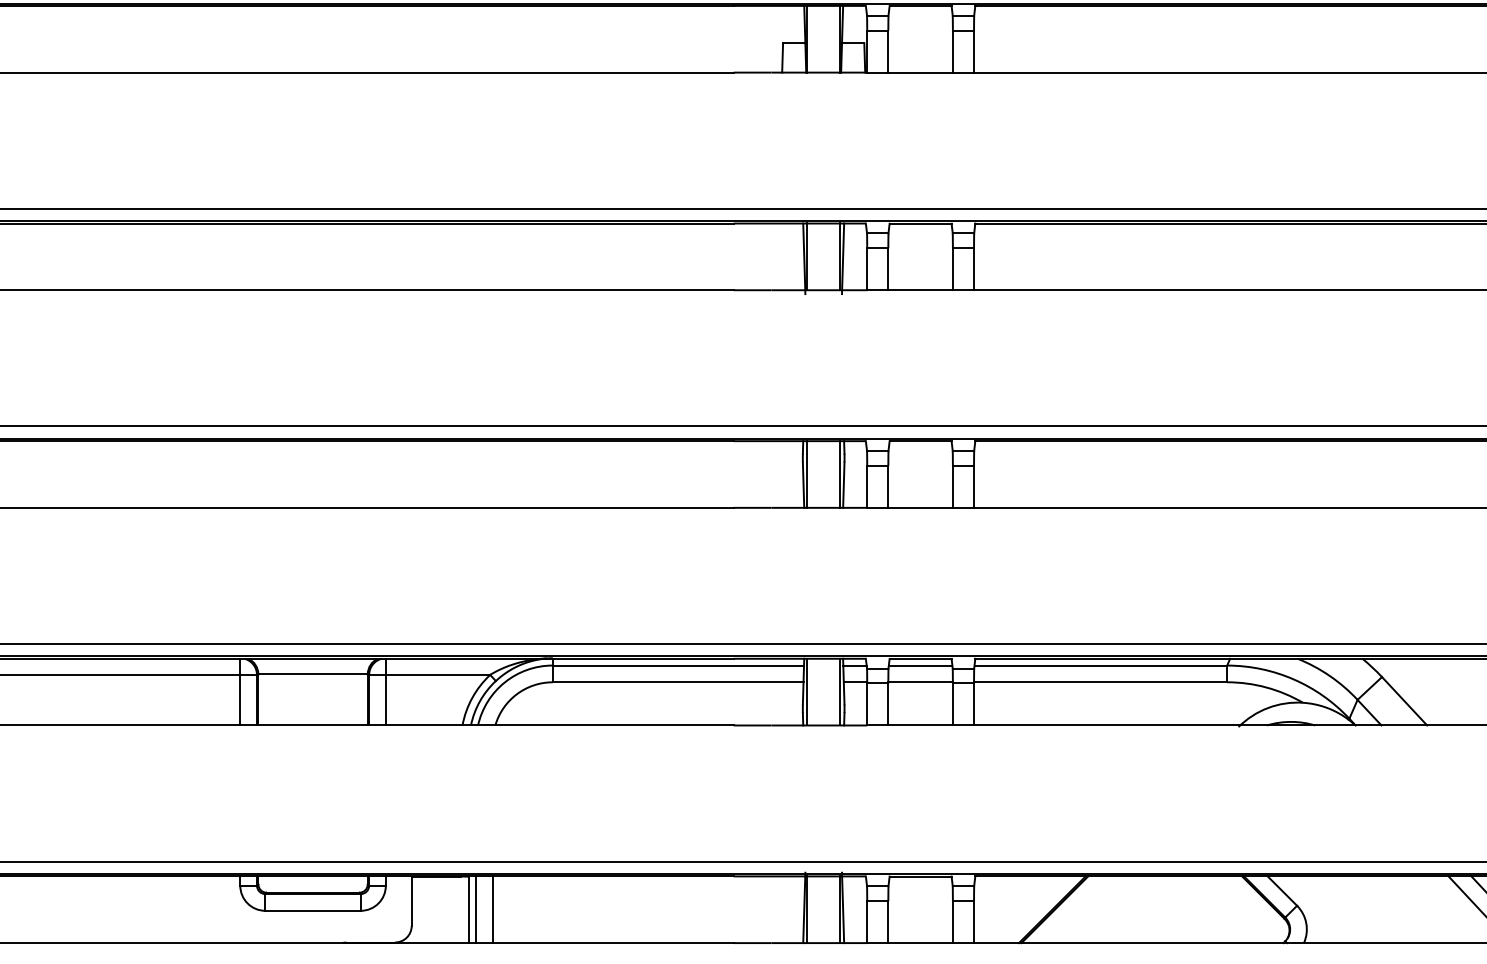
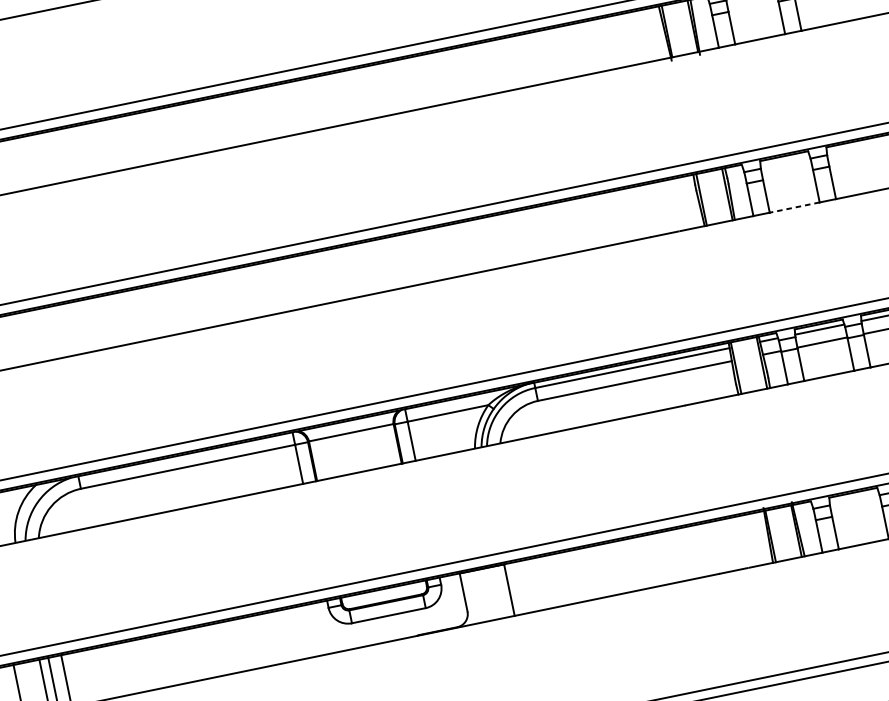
line: (920, 507) -> (794, 207), solid -> dashed
line: (476, 909) -> (515, 588), removed
line: (493, 909) -> (528, 586), removed

